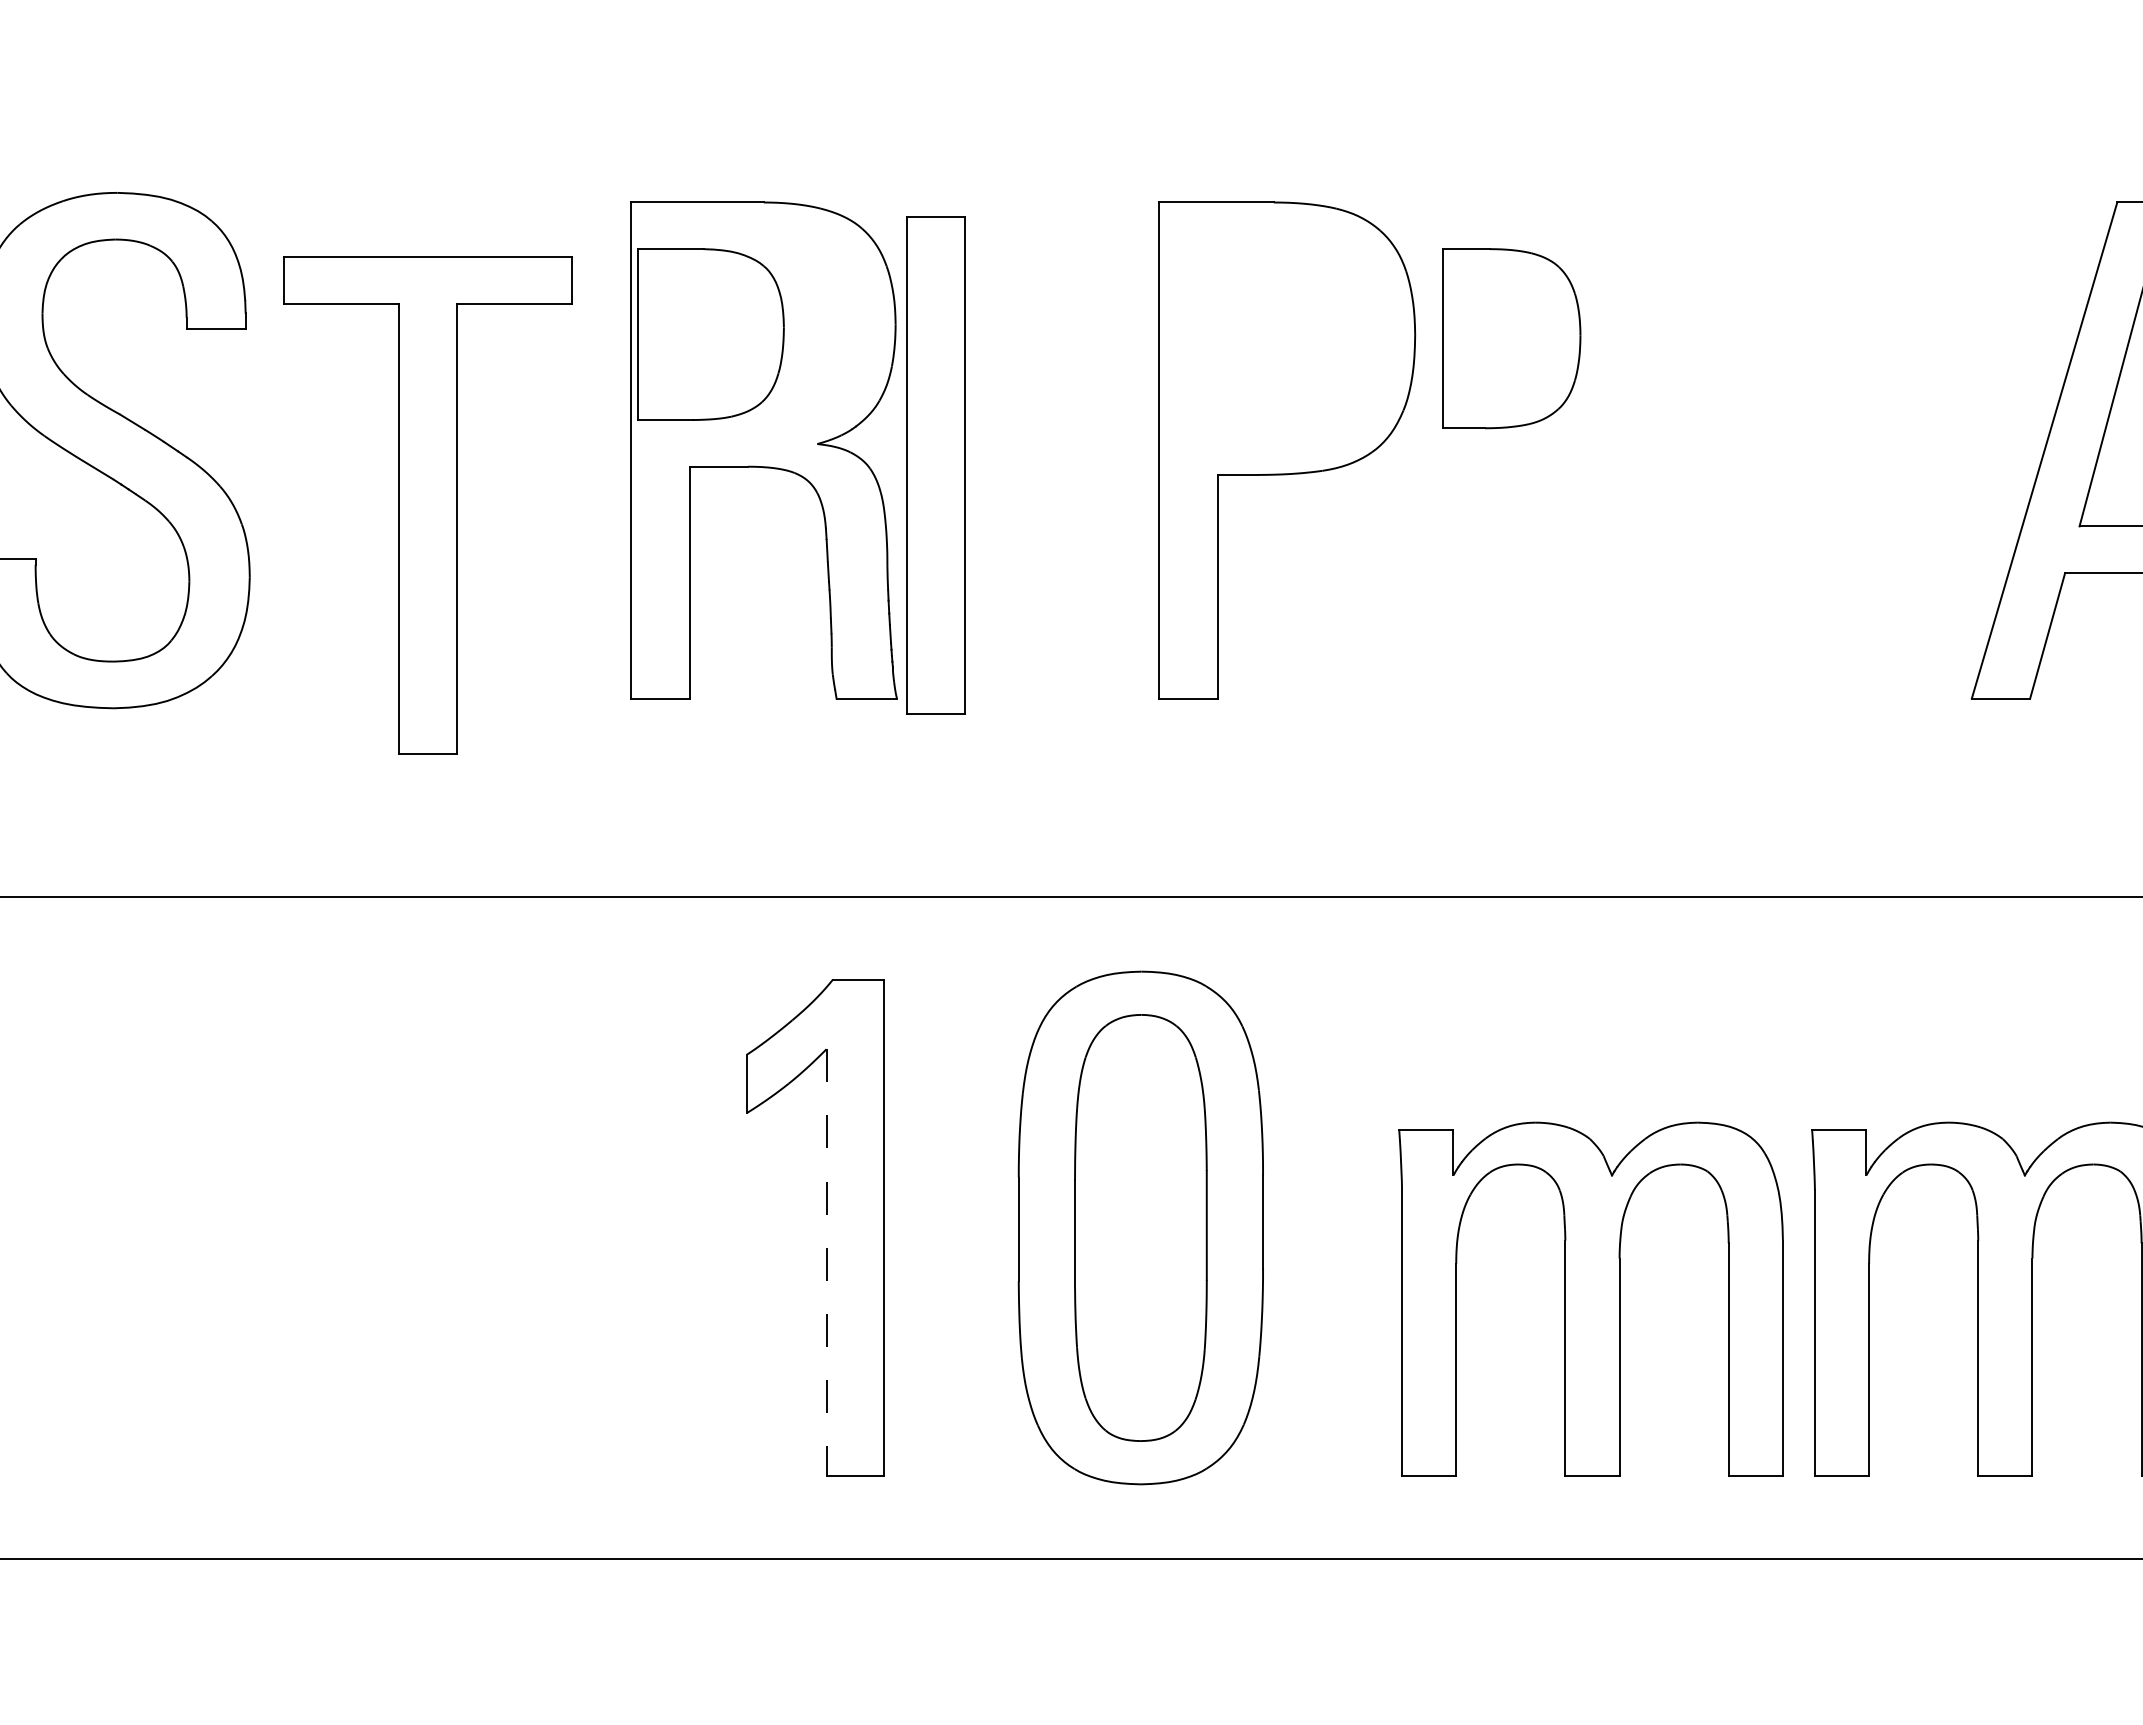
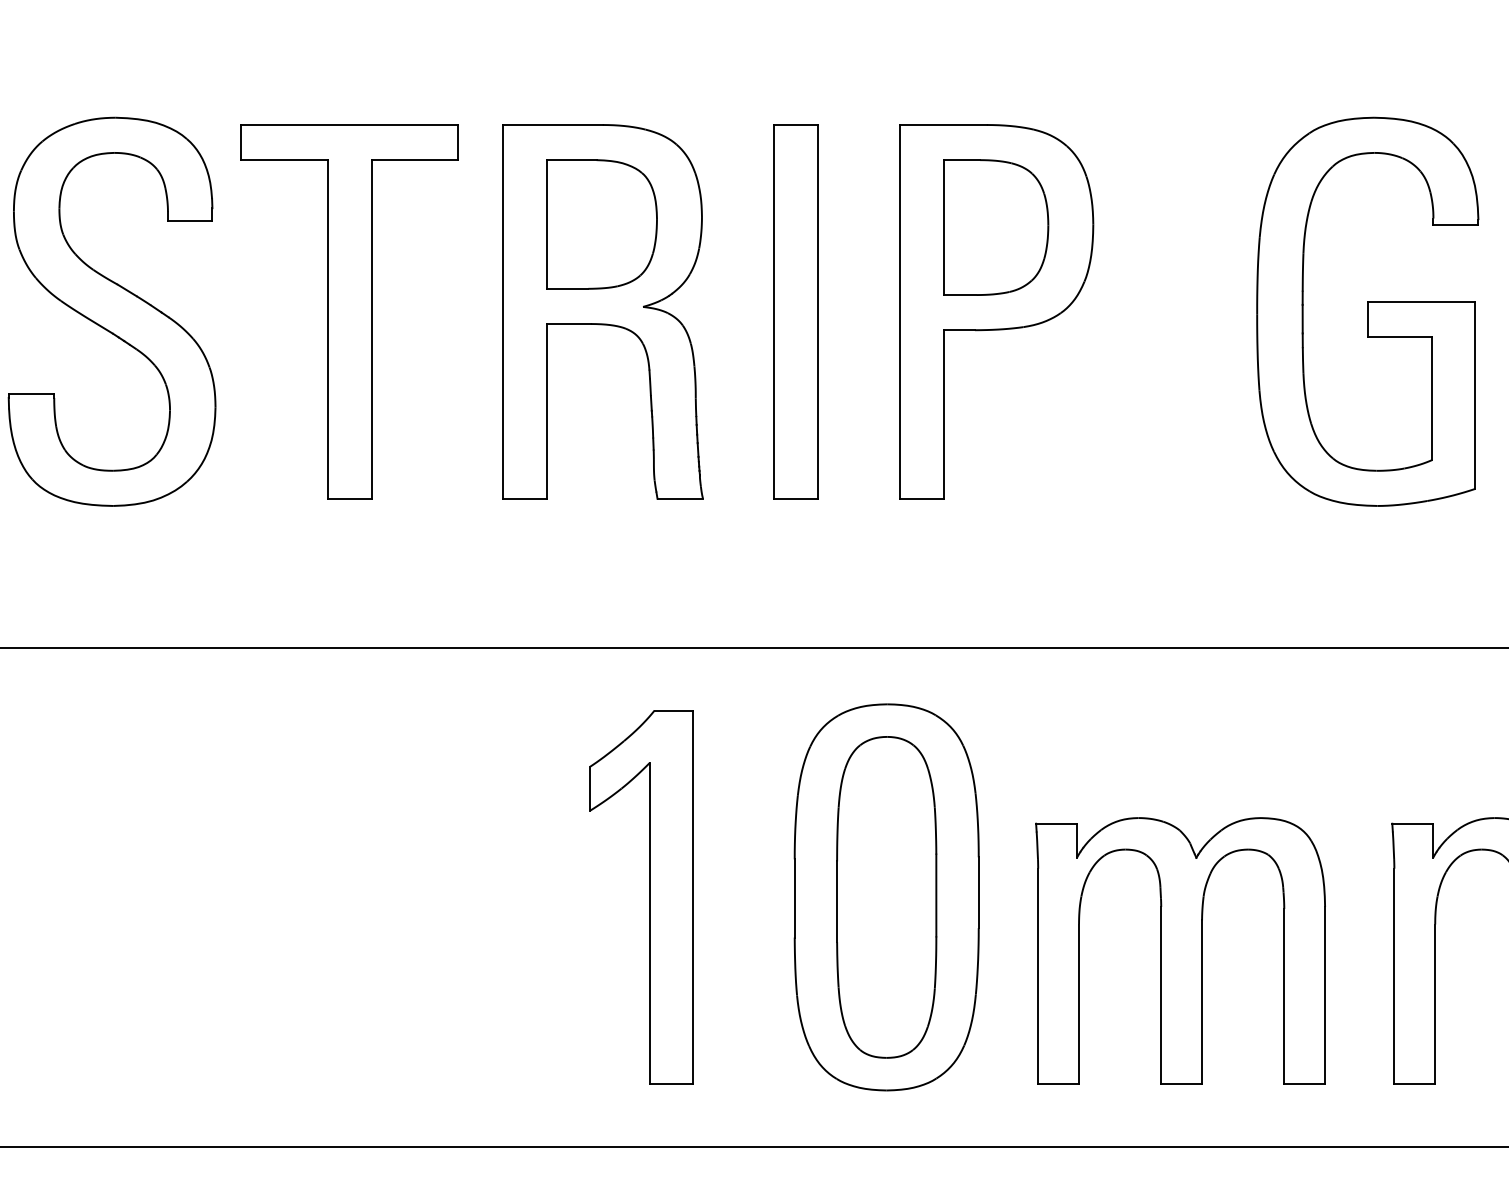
part: (710, 334) -> (601, 224), moved
part: (1511, 338) -> (996, 227), moved
part: (1779, 450) -> (1367, 311), added
part: (935, 465) -> (795, 311), moved
part: (427, 505) -> (349, 311), moved
line: (826, 1263) -> (649, 924), dashed -> solid
part: (1590, 1298) -> (1180, 950), moved

